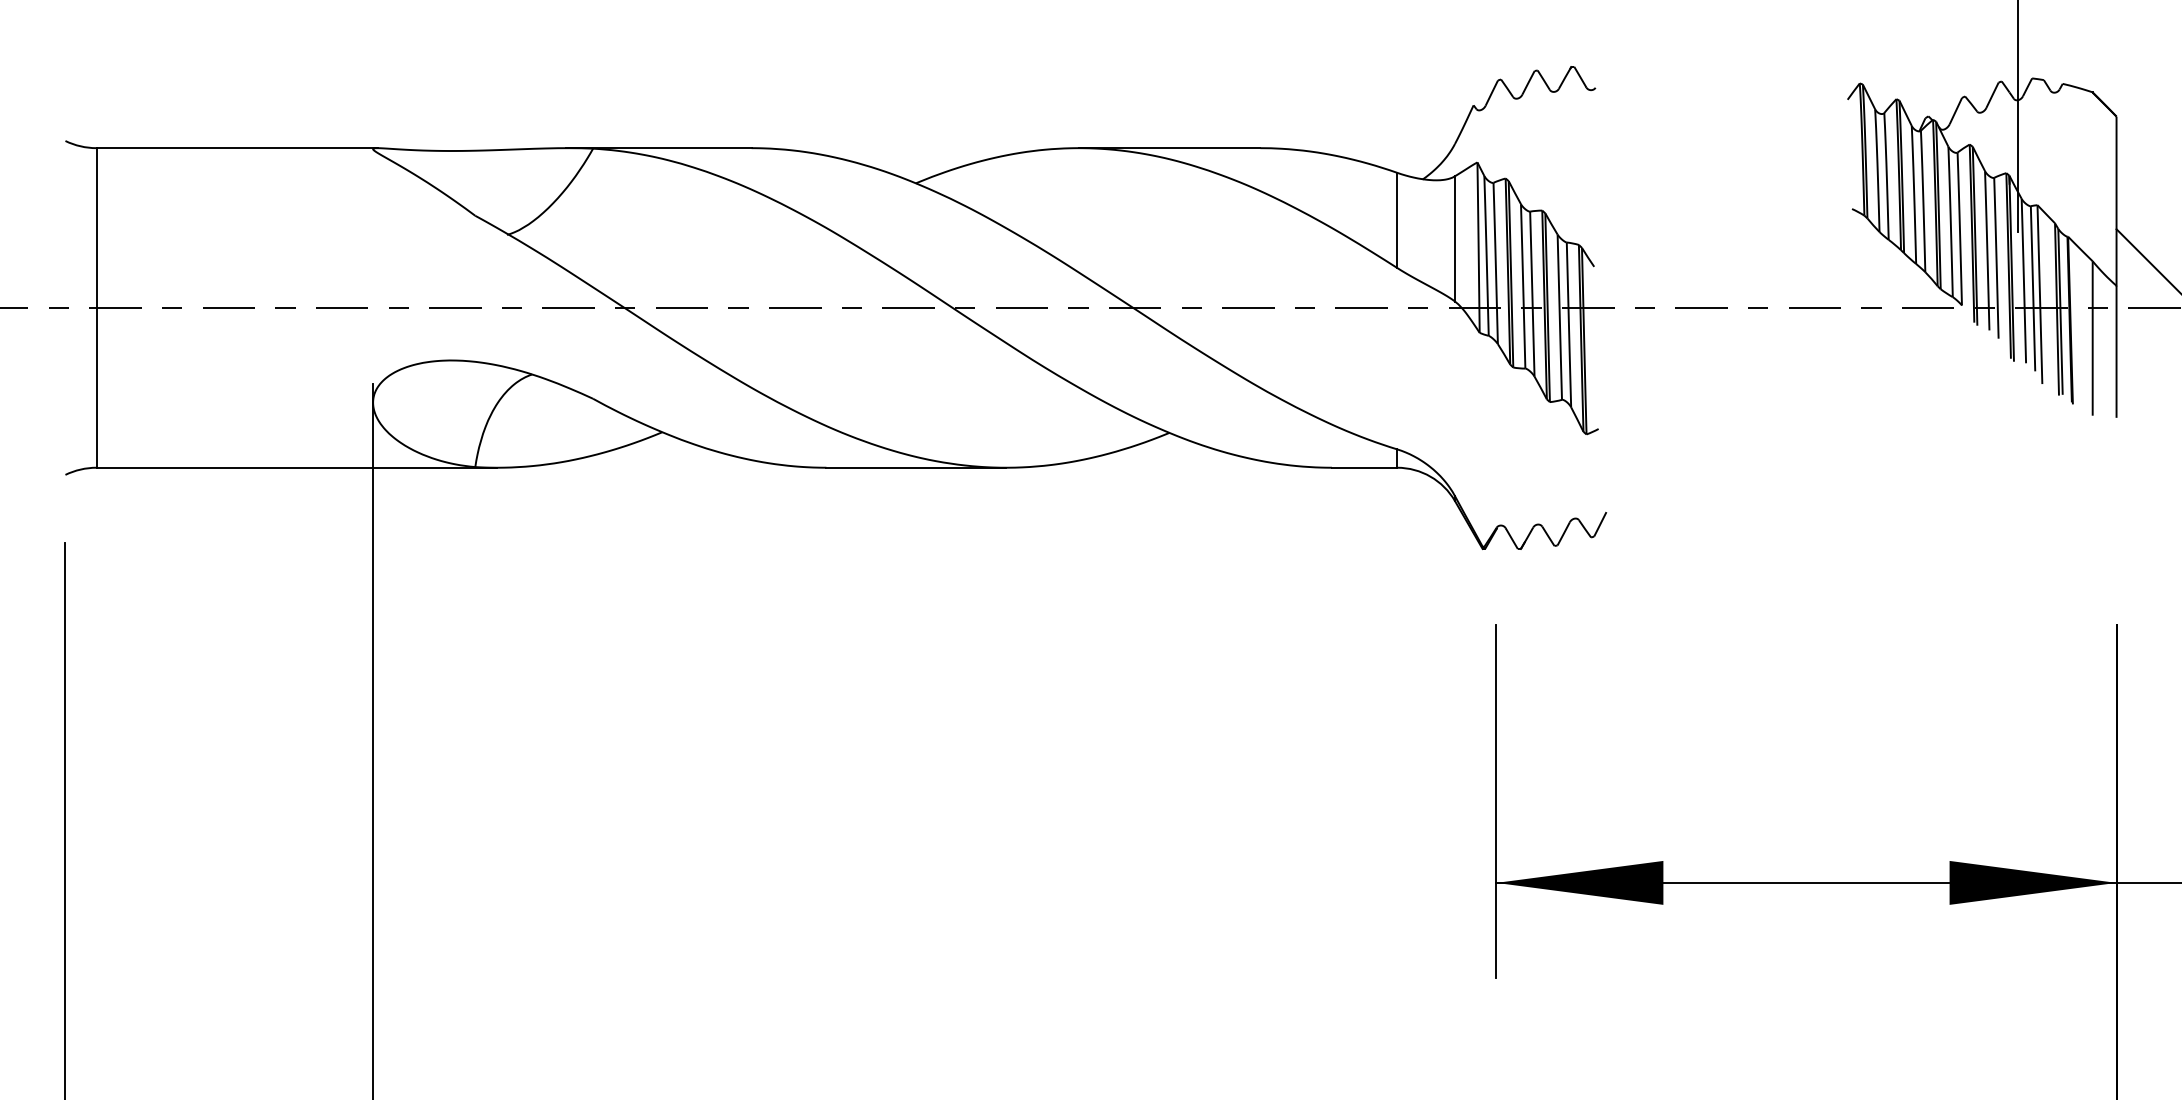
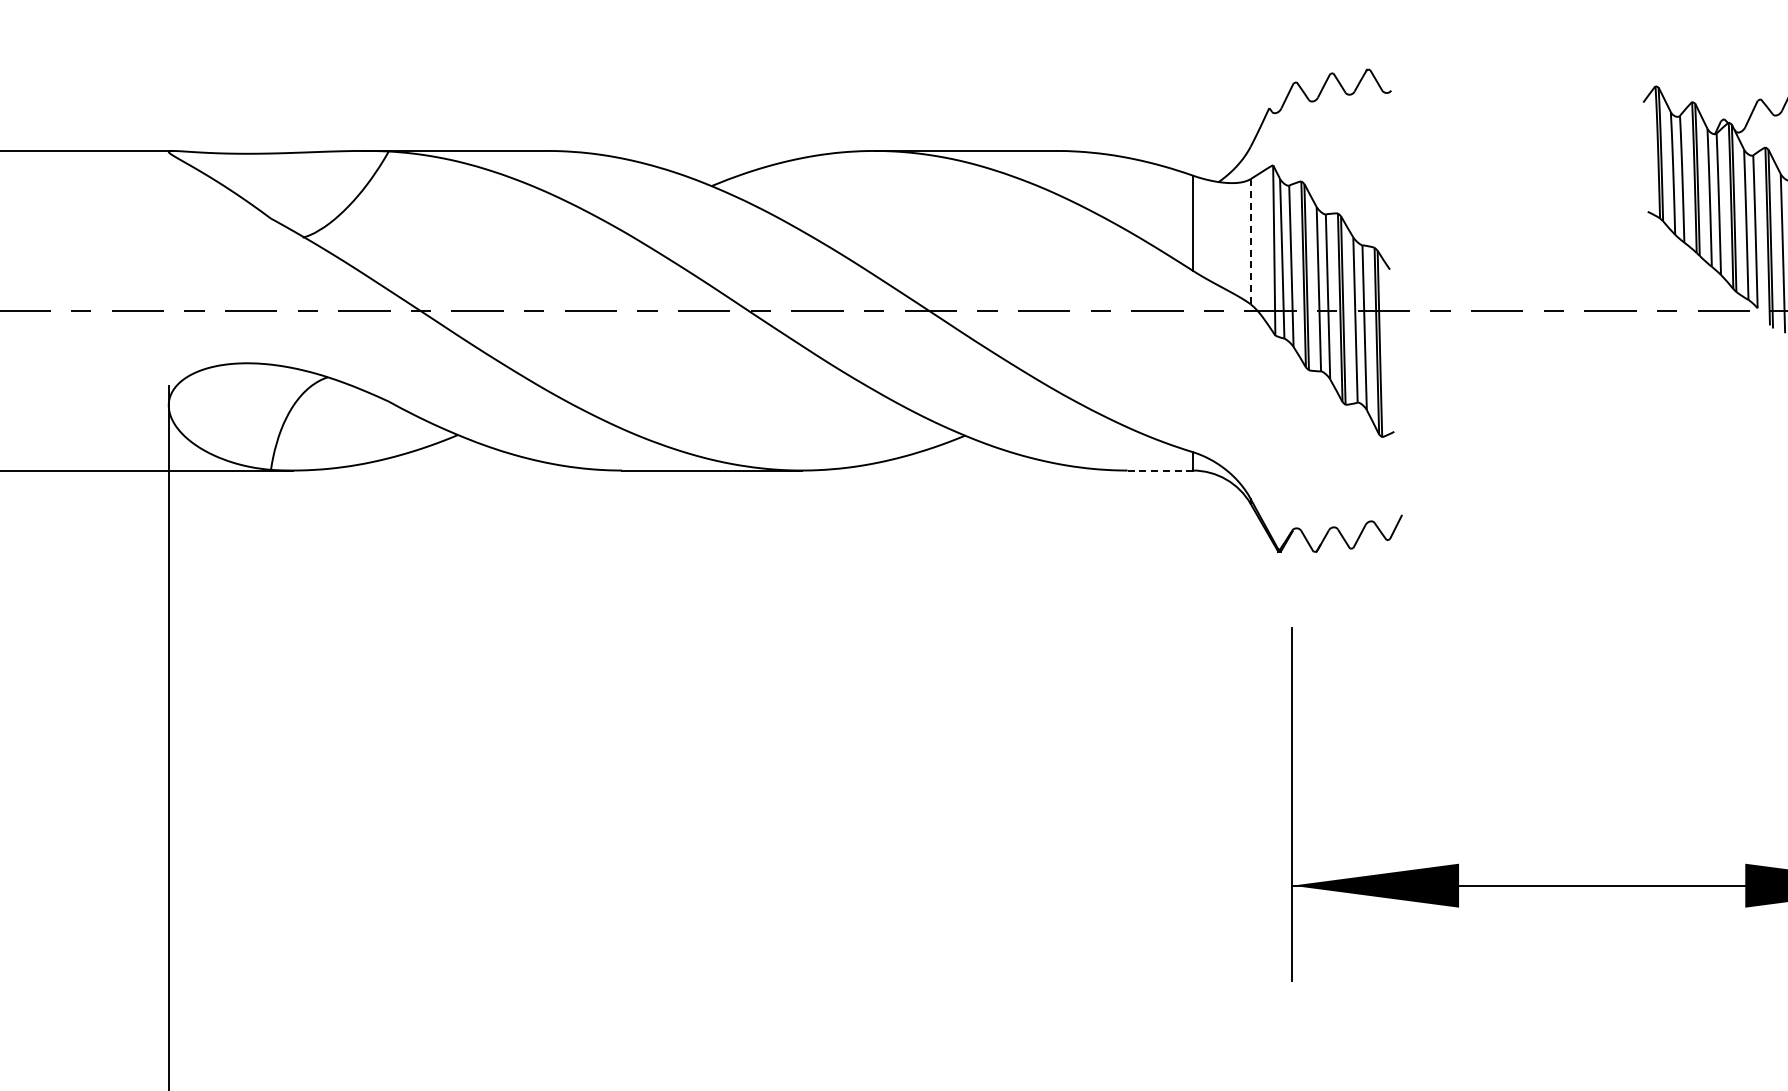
line: (1455, 238) -> (1251, 241), solid -> dashed
line: (1364, 467) -> (1160, 470), solid -> dashed

